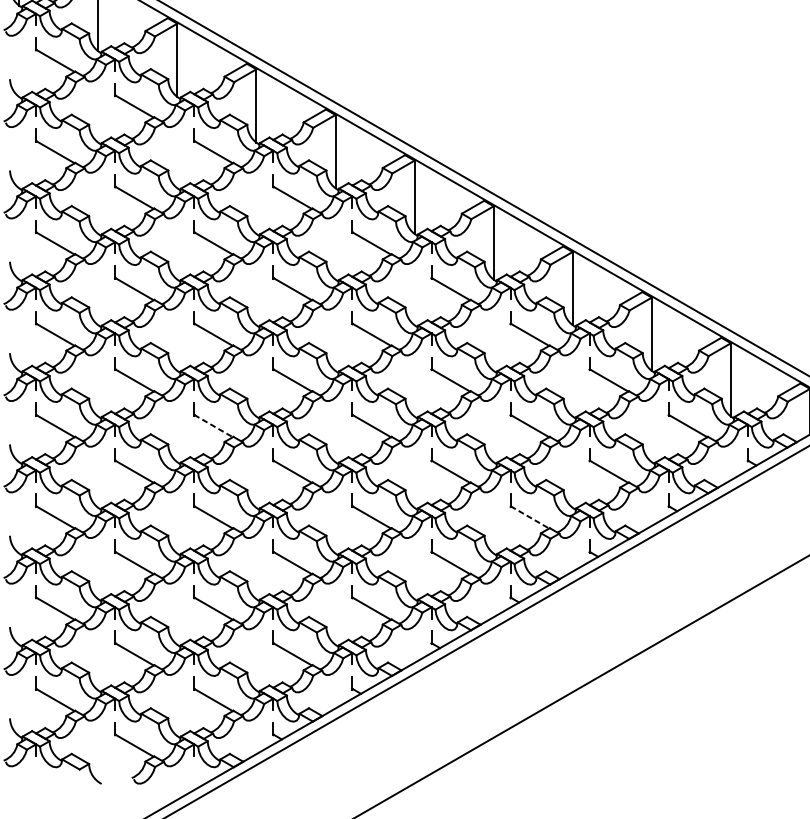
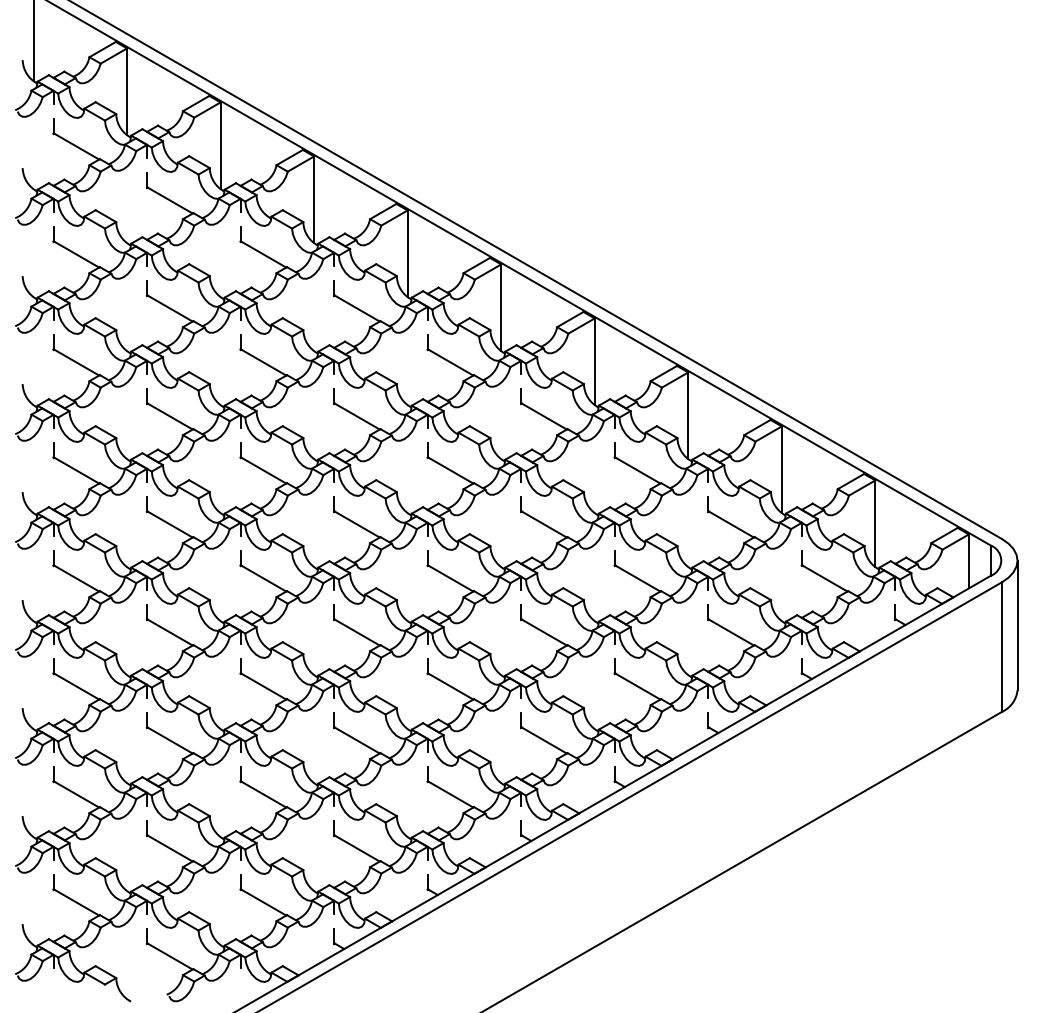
line: (213, 426) -> (263, 578), dashed -> solid
line: (530, 517) -> (638, 686), dashed -> solid

